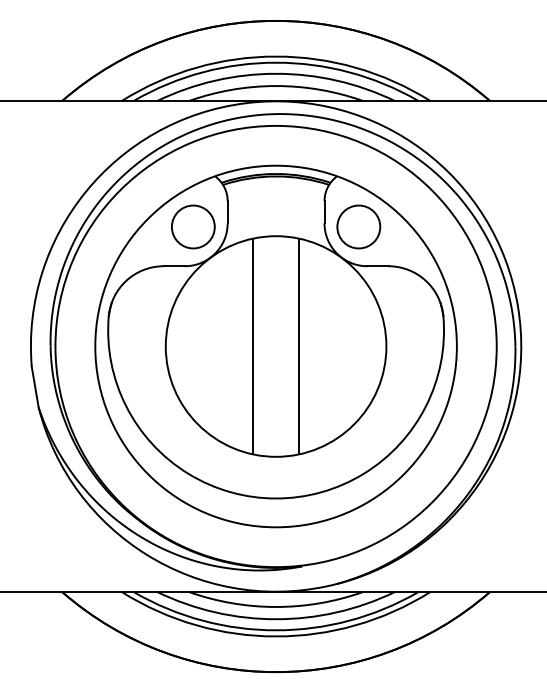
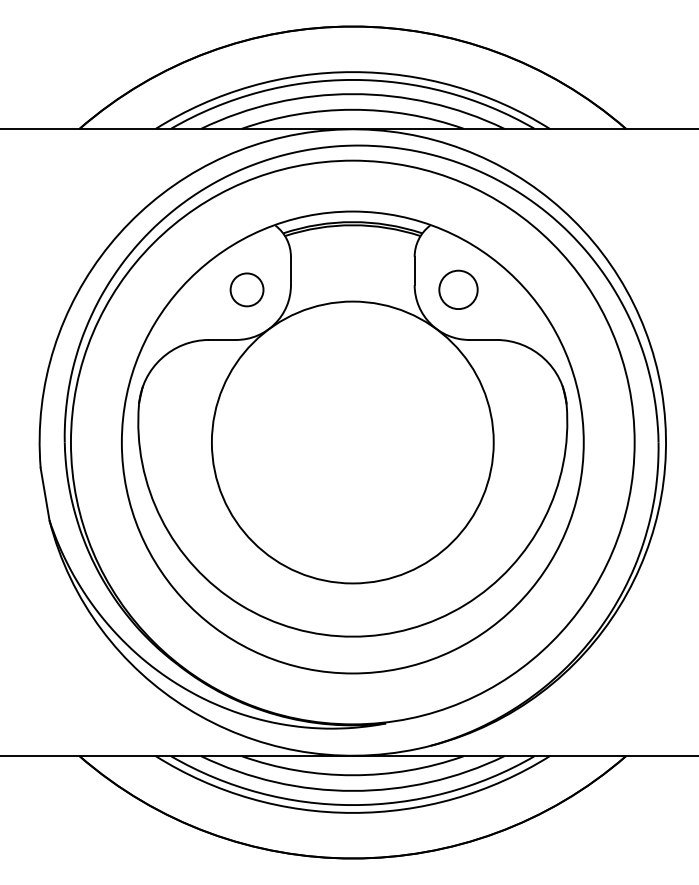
circle: (192, 226) -> (246, 289), size x0.6
circle: (358, 226) -> (458, 289), size x0.7
line: (253, 346) -> (323, 442), removed
line: (299, 346) -> (382, 442), removed

